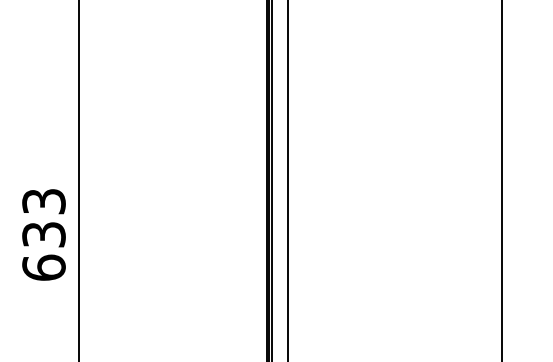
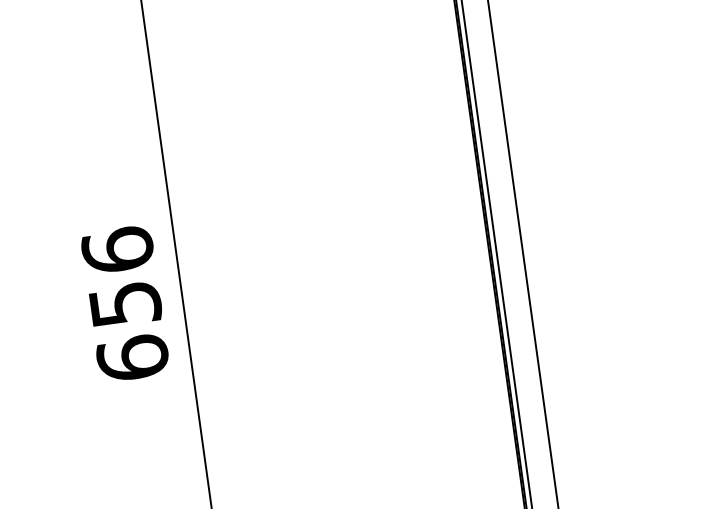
text: (43, 217) -> (120, 276), 633 -> 656

